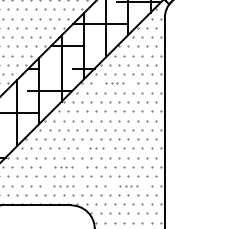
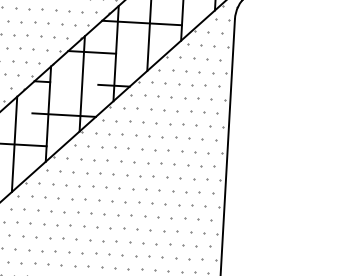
part: (114, 83) -> (157, 109), size x1.67
part: (96, 148) -> (126, 201), size x1.43
part: (63, 167) -> (76, 226), size x1.67
part: (63, 186) -> (75, 253), size x1.43
part: (128, 186) -> (169, 259), size x1.67

